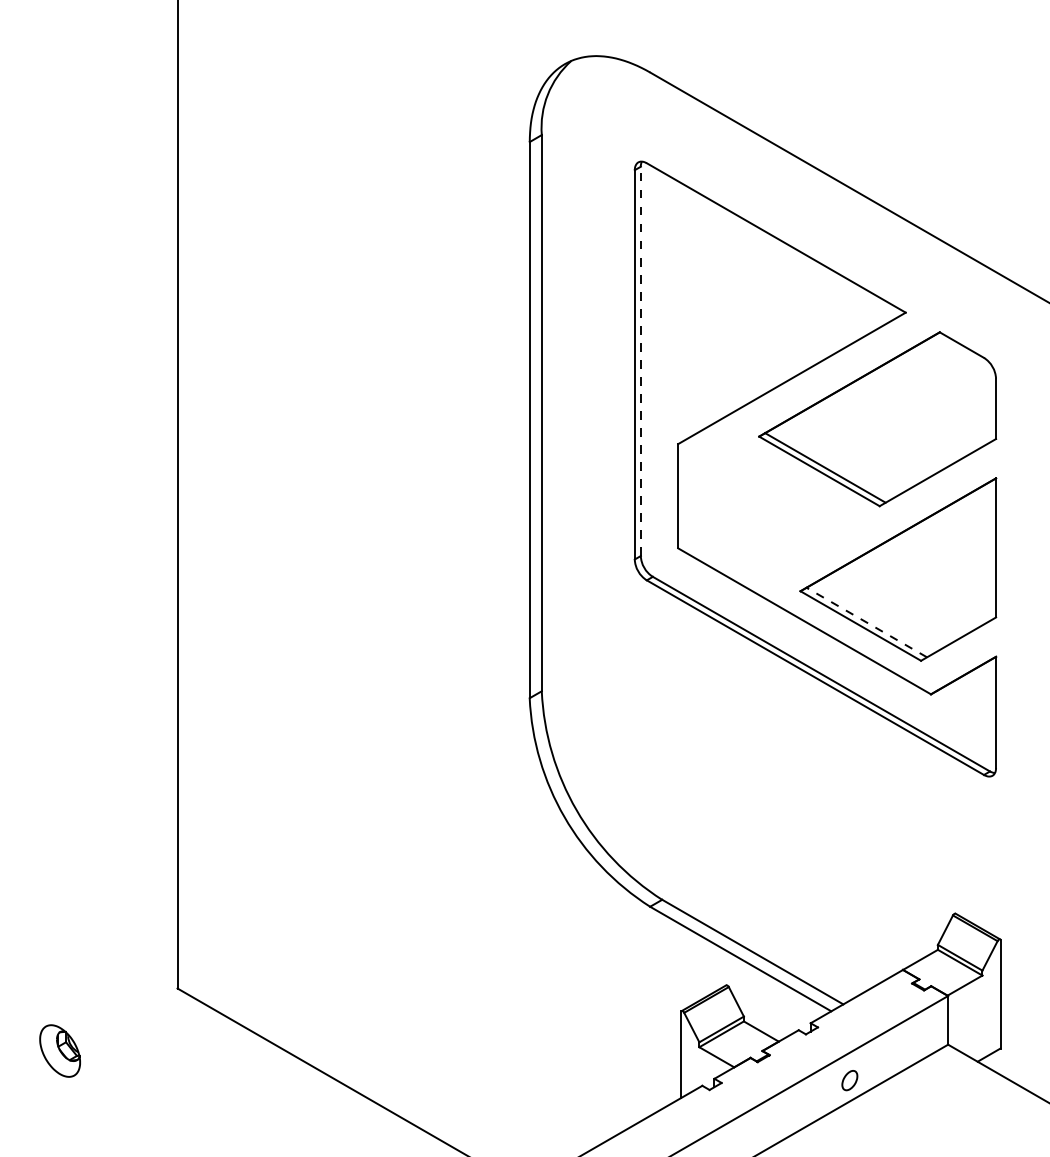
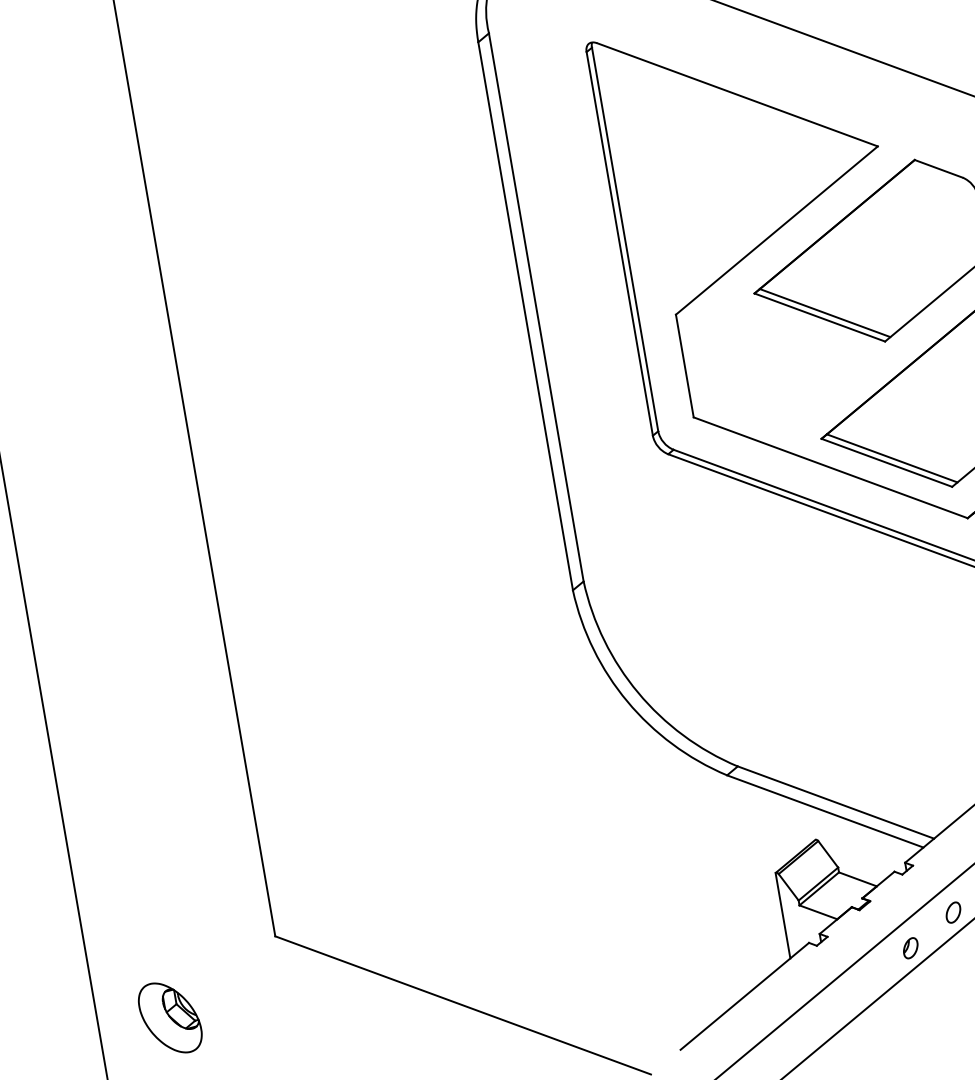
line: (640, 361) -> (624, 239), dashed -> solid
line: (866, 622) -> (891, 458), dashed -> solid
part: (59, 1050) -> (169, 1017), size x1.43
part: (801, 1107) -> (910, 947), added

